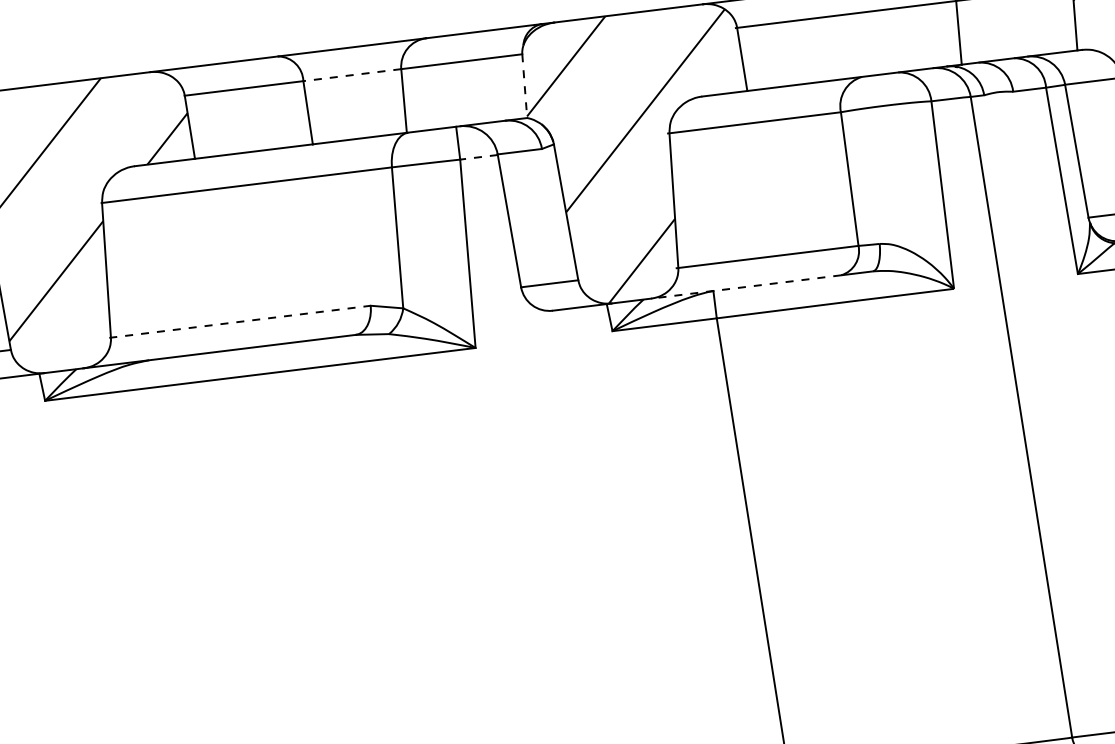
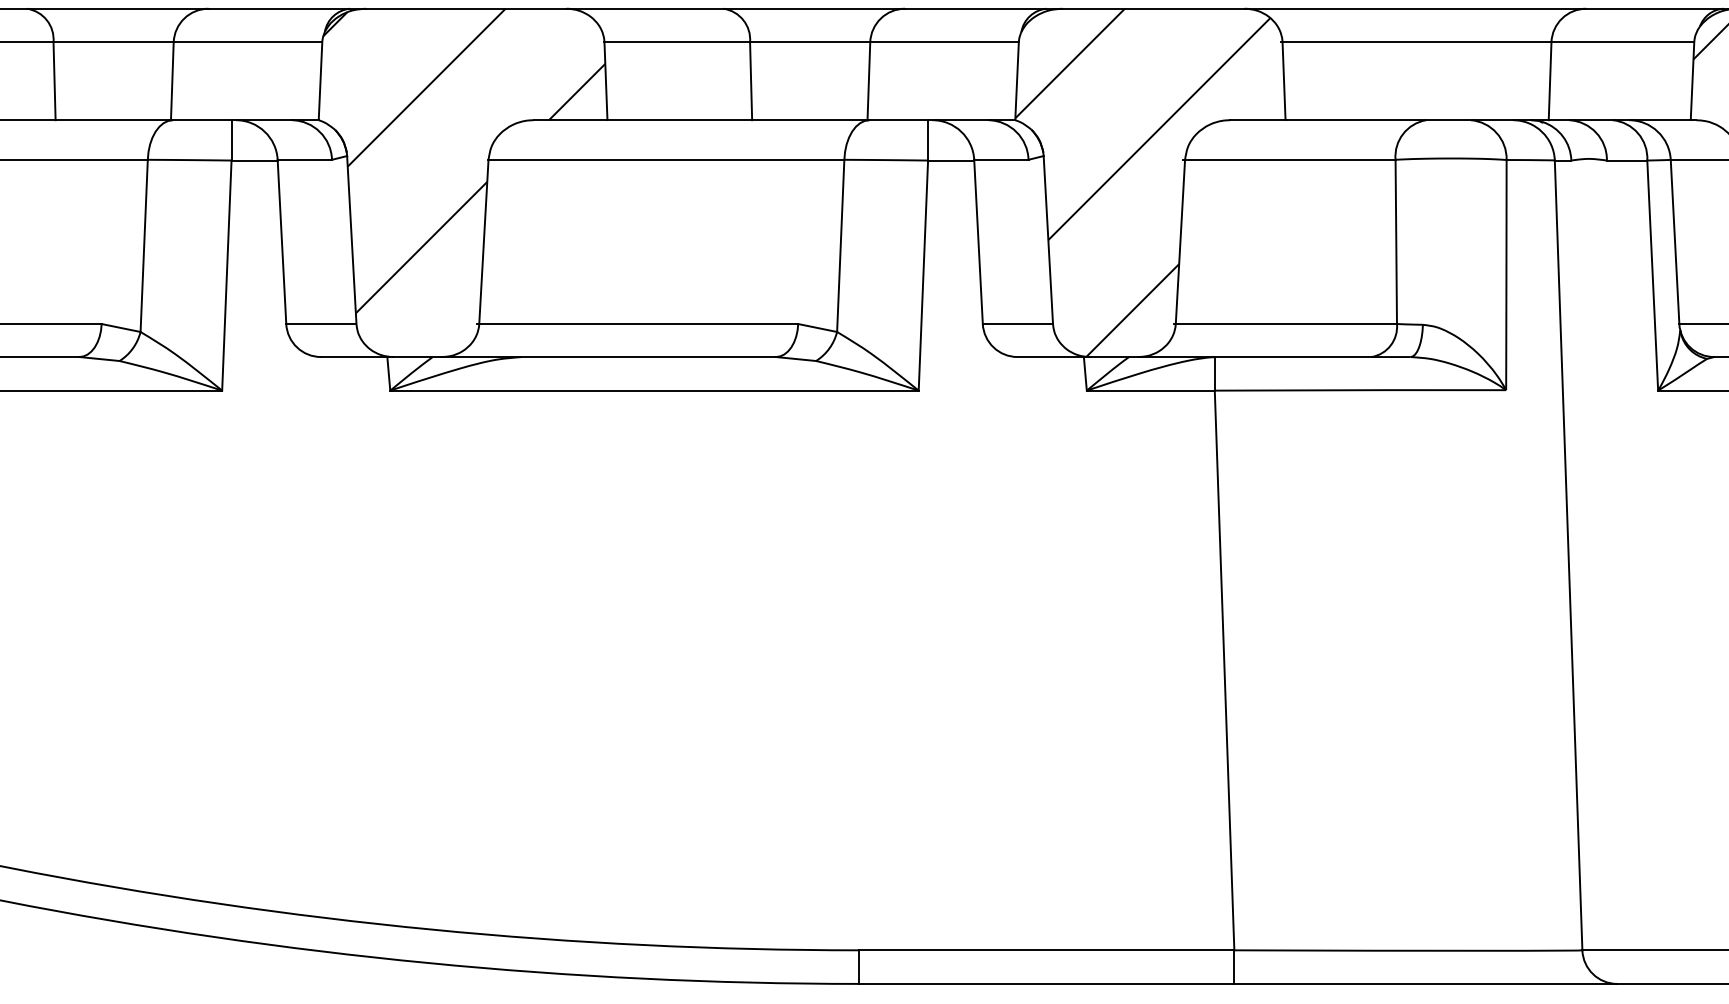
line: (351, 75) -> (809, 42), dashed -> solid
line: (525, 86) -> (1017, 81), dashed -> solid
line: (478, 157) -> (950, 160), dashed -> solid
line: (745, 287) -> (1254, 357), dashed -> solid
line: (239, 322) -> (637, 324), dashed -> solid

